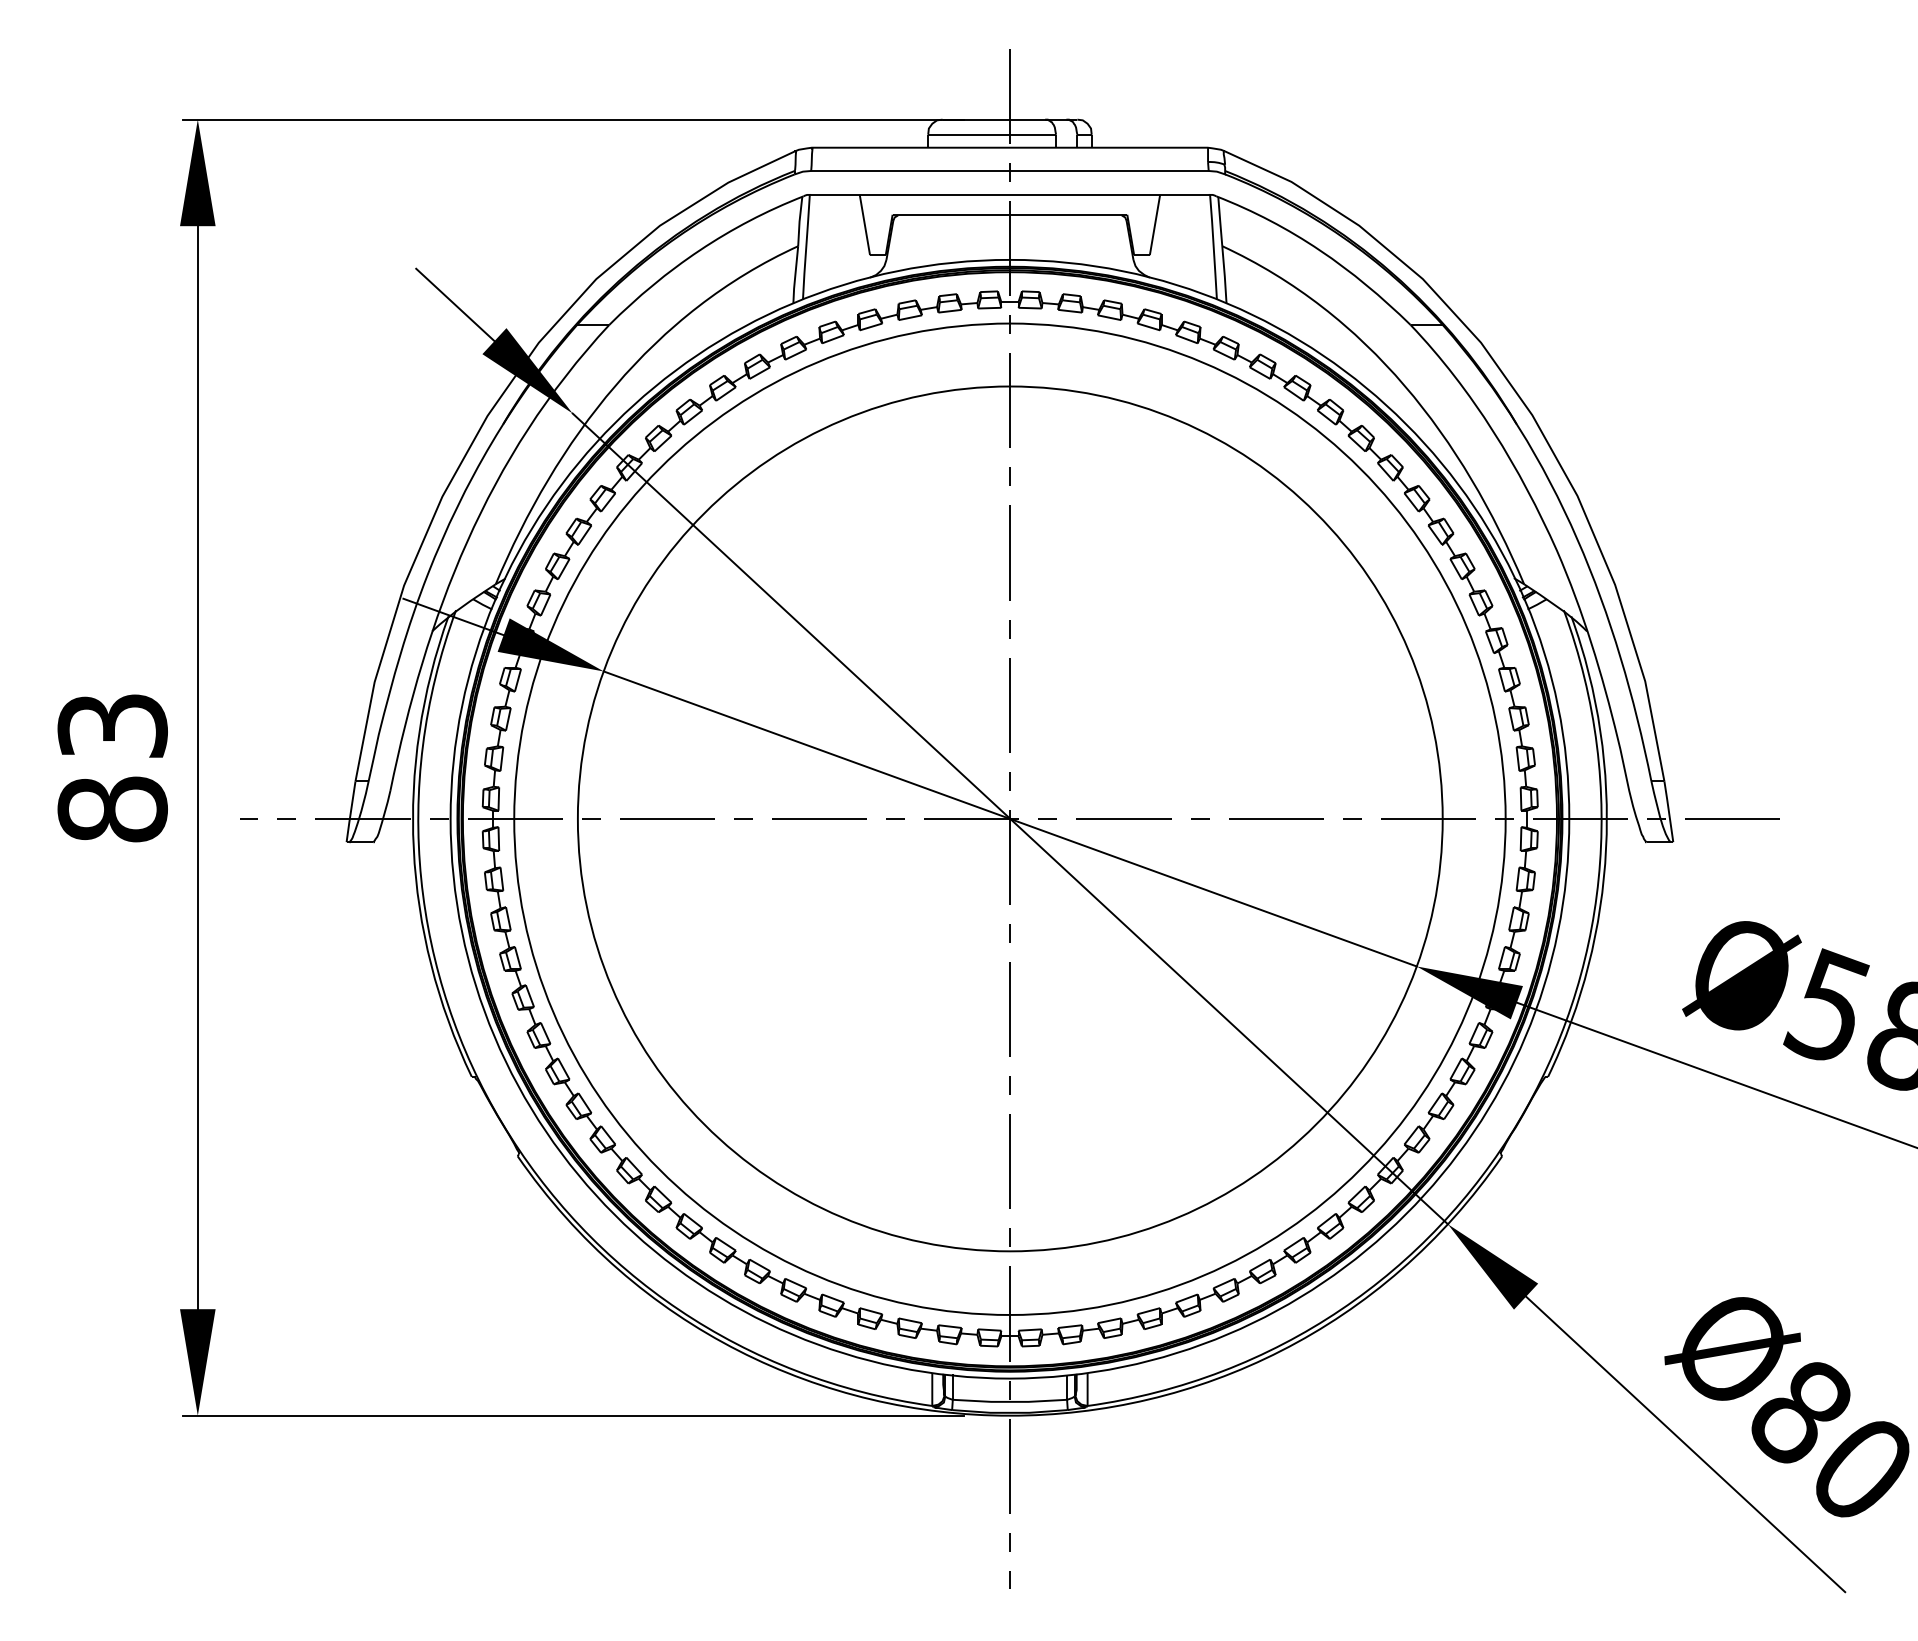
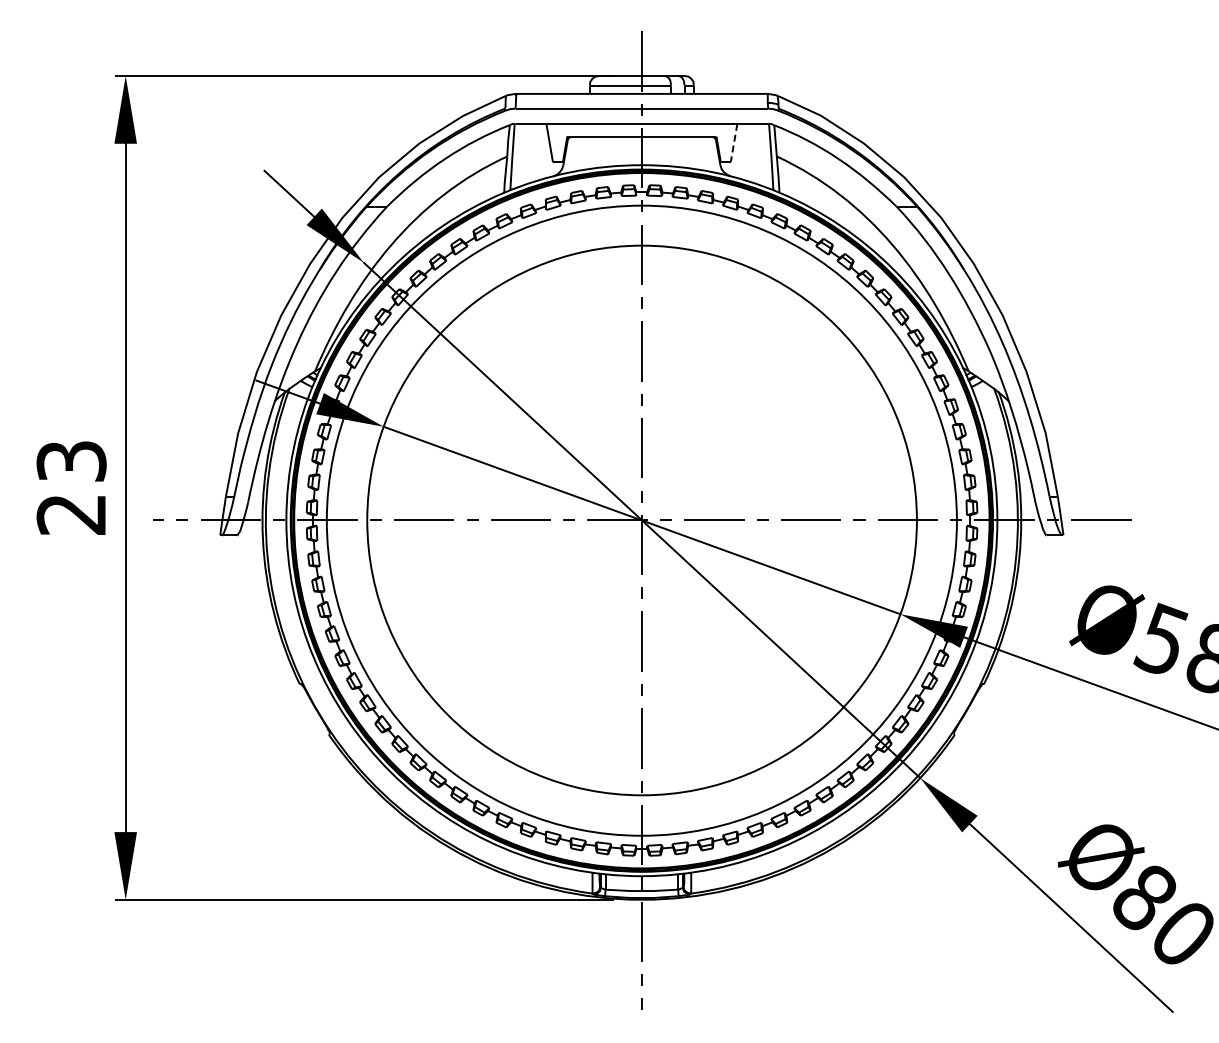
line: (1154, 225) -> (733, 143), solid -> dashed
text: (112, 809) -> (71, 514), 83 -> 23

